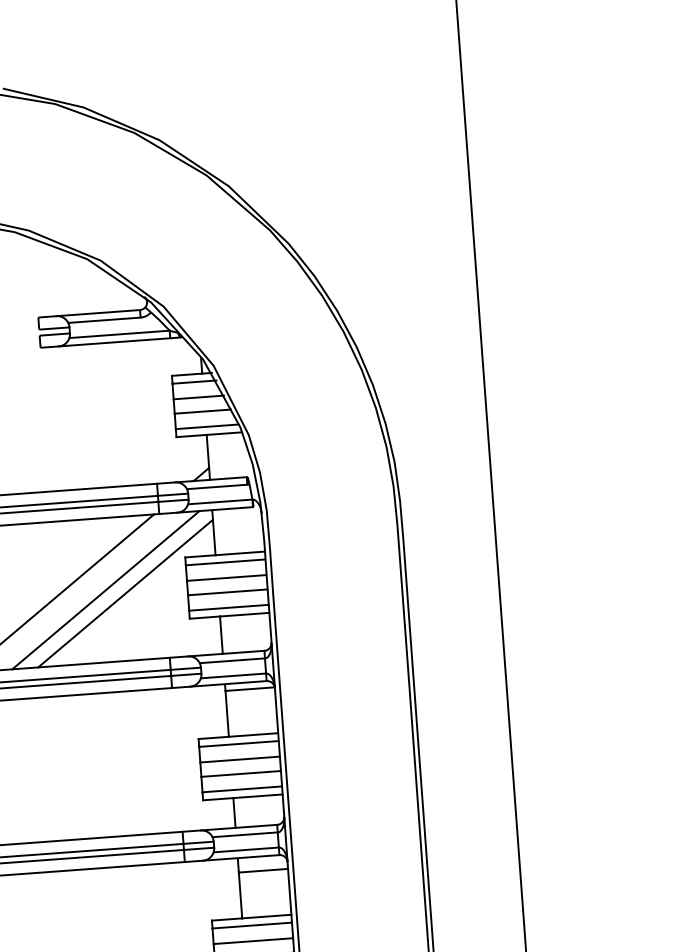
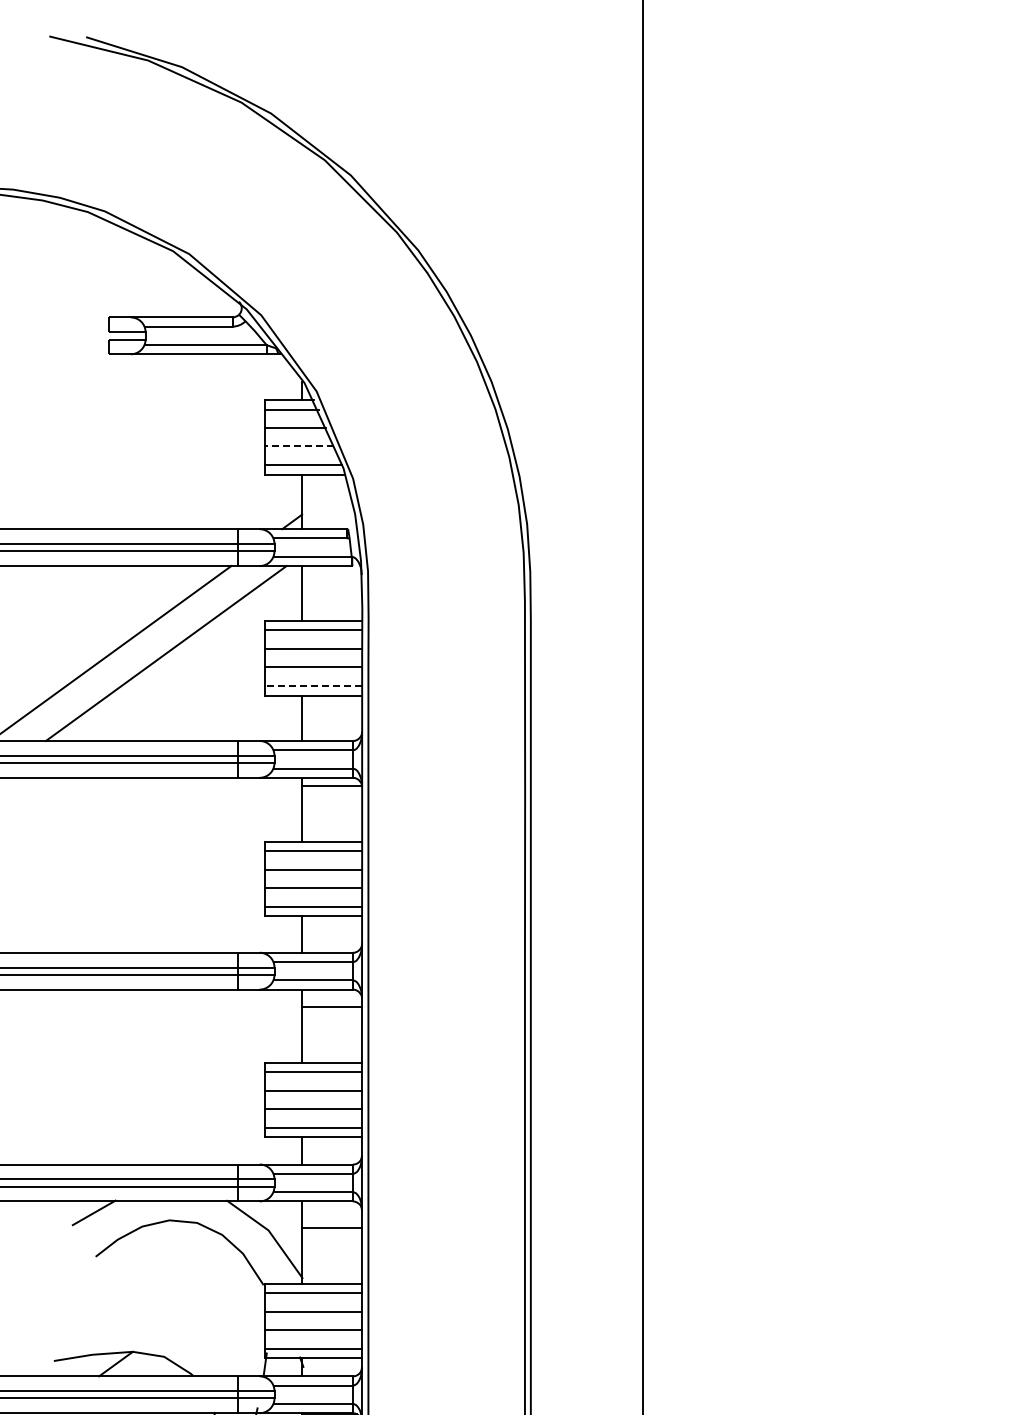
line: (201, 411) -> (298, 445), solid -> dashed
line: (125, 592) -> (189, 658), removed
line: (228, 607) -> (313, 685), solid -> dashed

